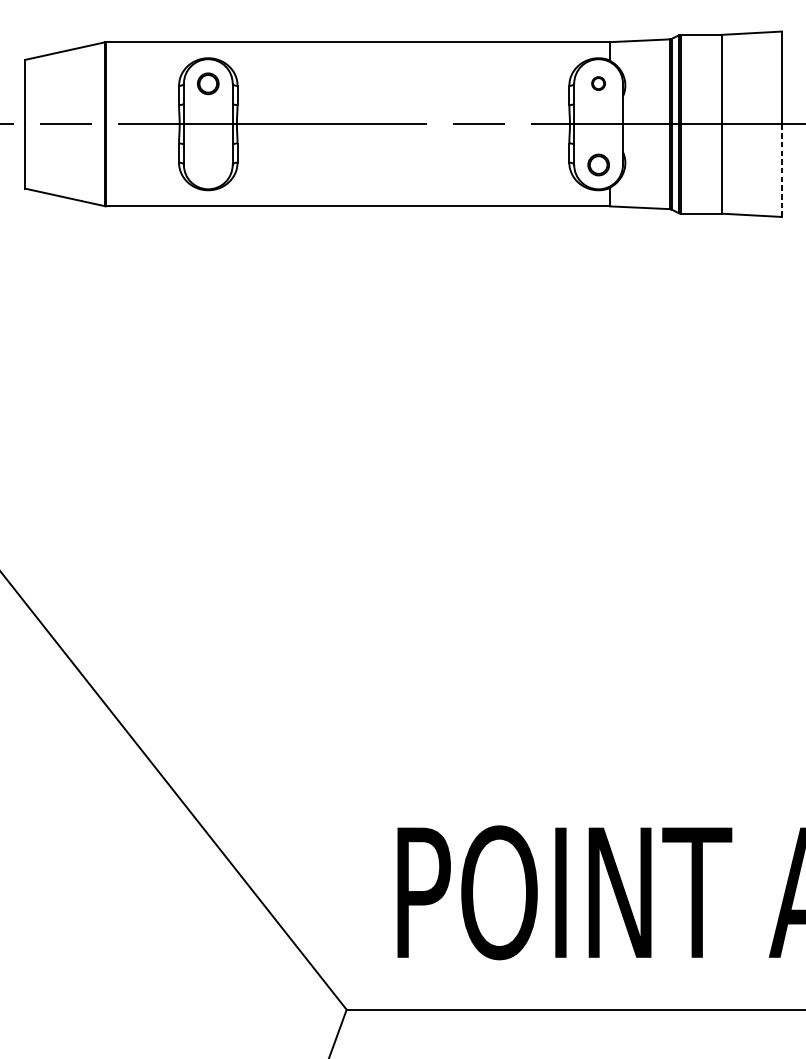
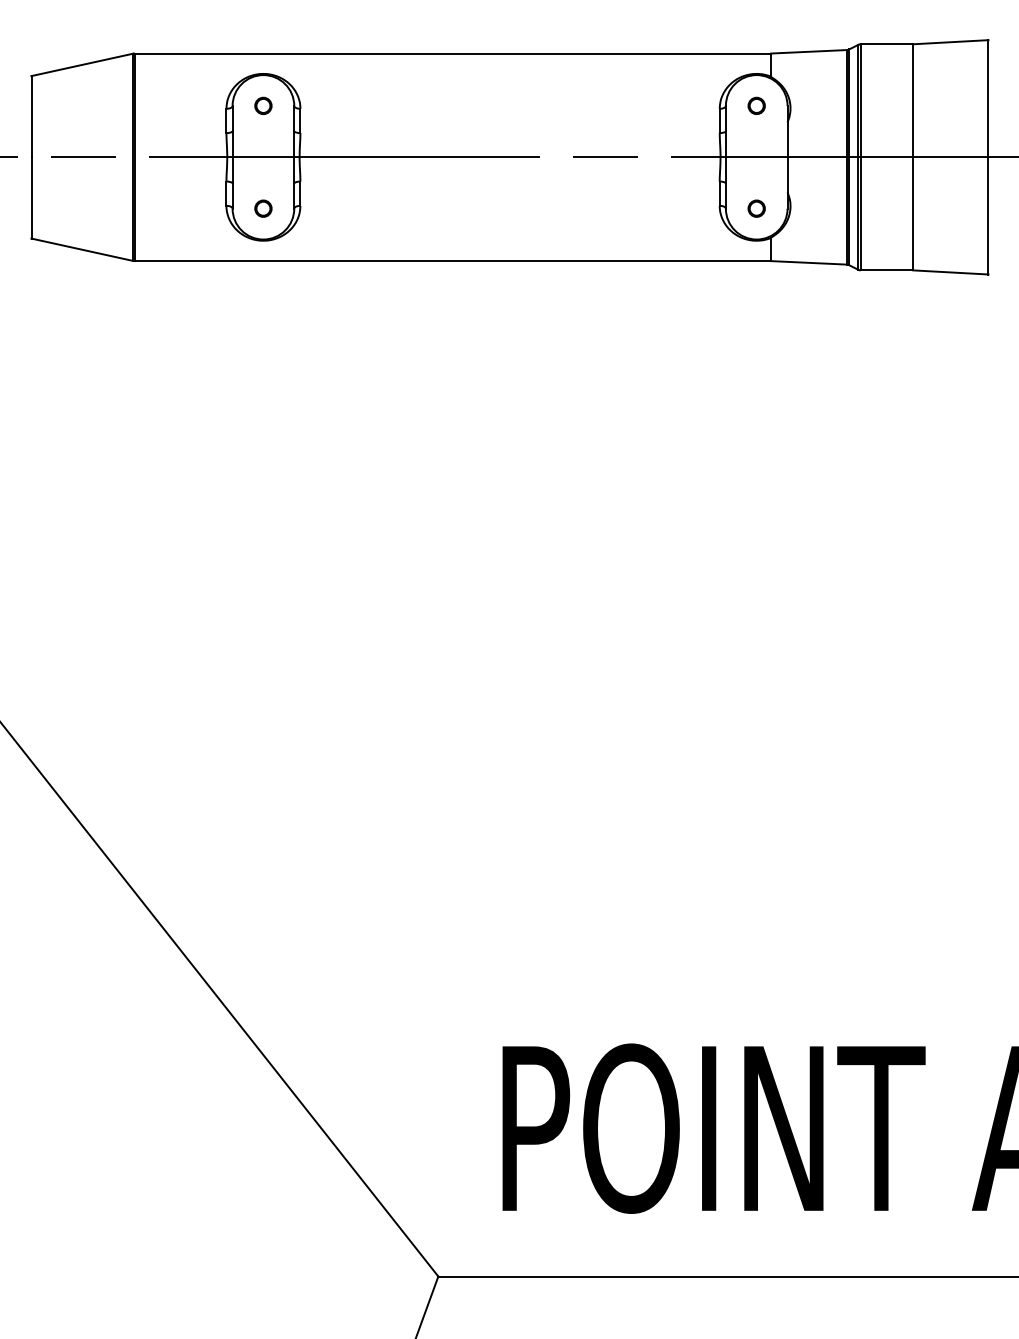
circle: (208, 83) -> (263, 105), size x0.62
circle: (208, 164) -> (263, 208), added
circle: (598, 164) -> (756, 208), size x0.62
line: (781, 170) -> (988, 215), dashed -> solid

